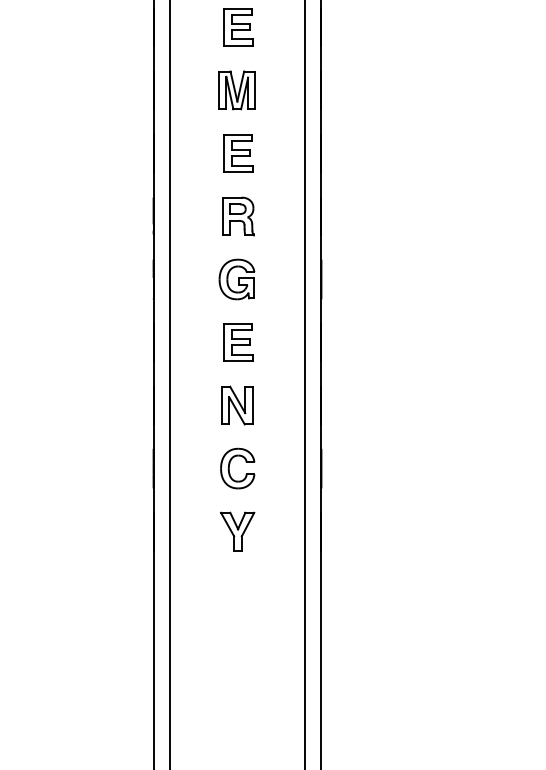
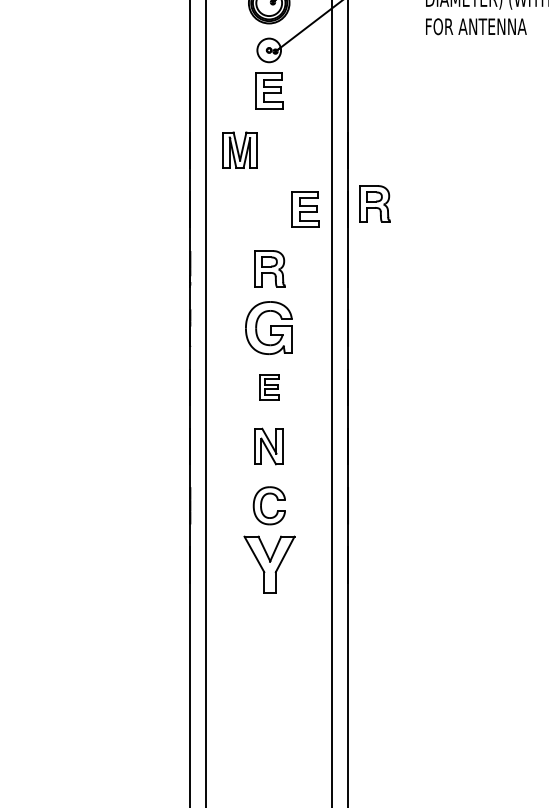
part: (236, 89) -> (239, 149), moved
part: (349, 147) -> (374, 203), added
part: (237, 153) -> (305, 209), moved
part: (236, 278) -> (268, 327), size x1.4
part: (237, 342) -> (269, 387), size x0.7
part: (236, 531) -> (268, 564), size x1.6

